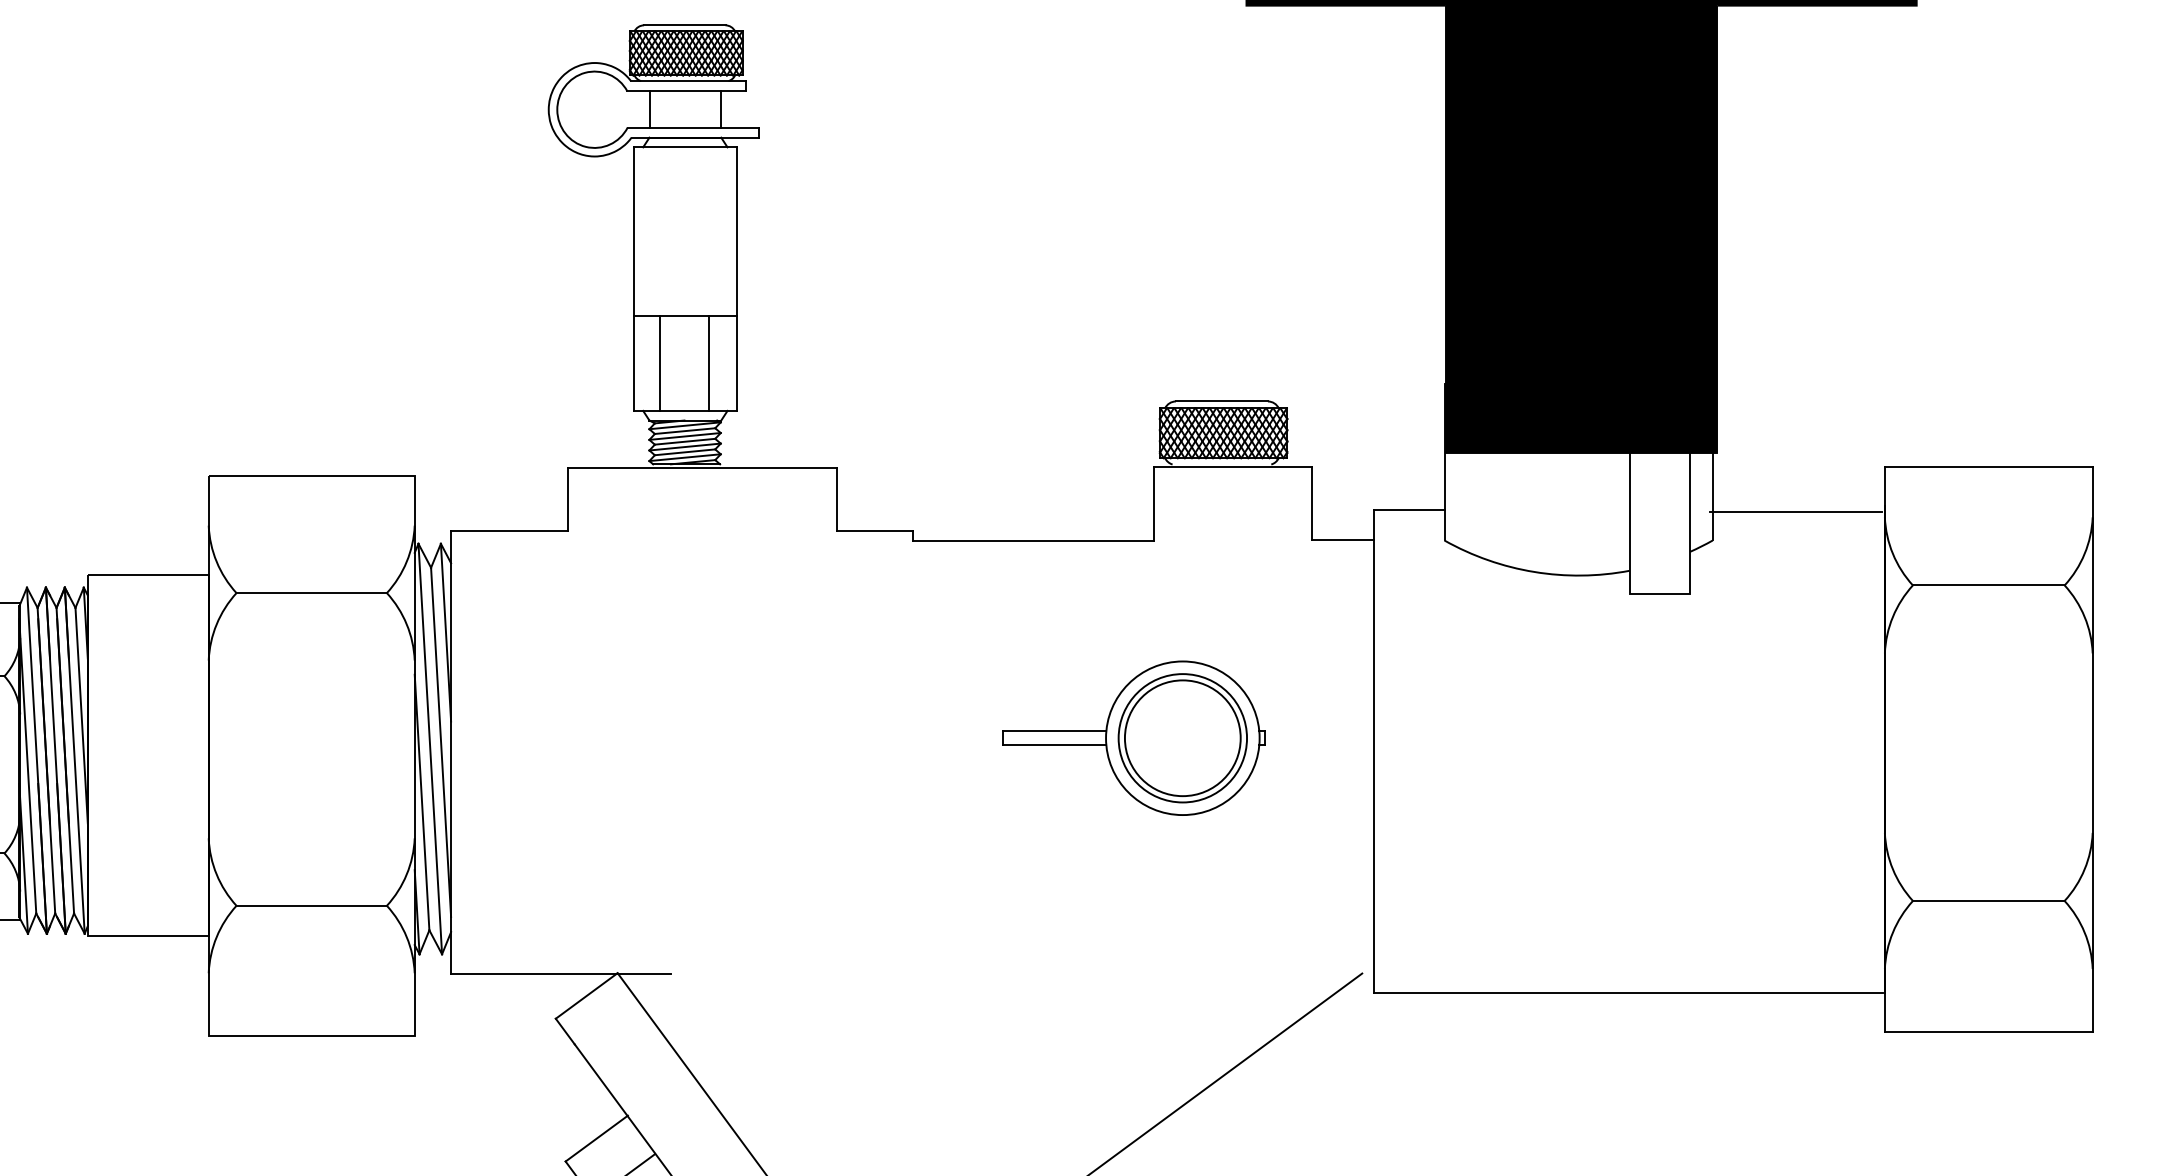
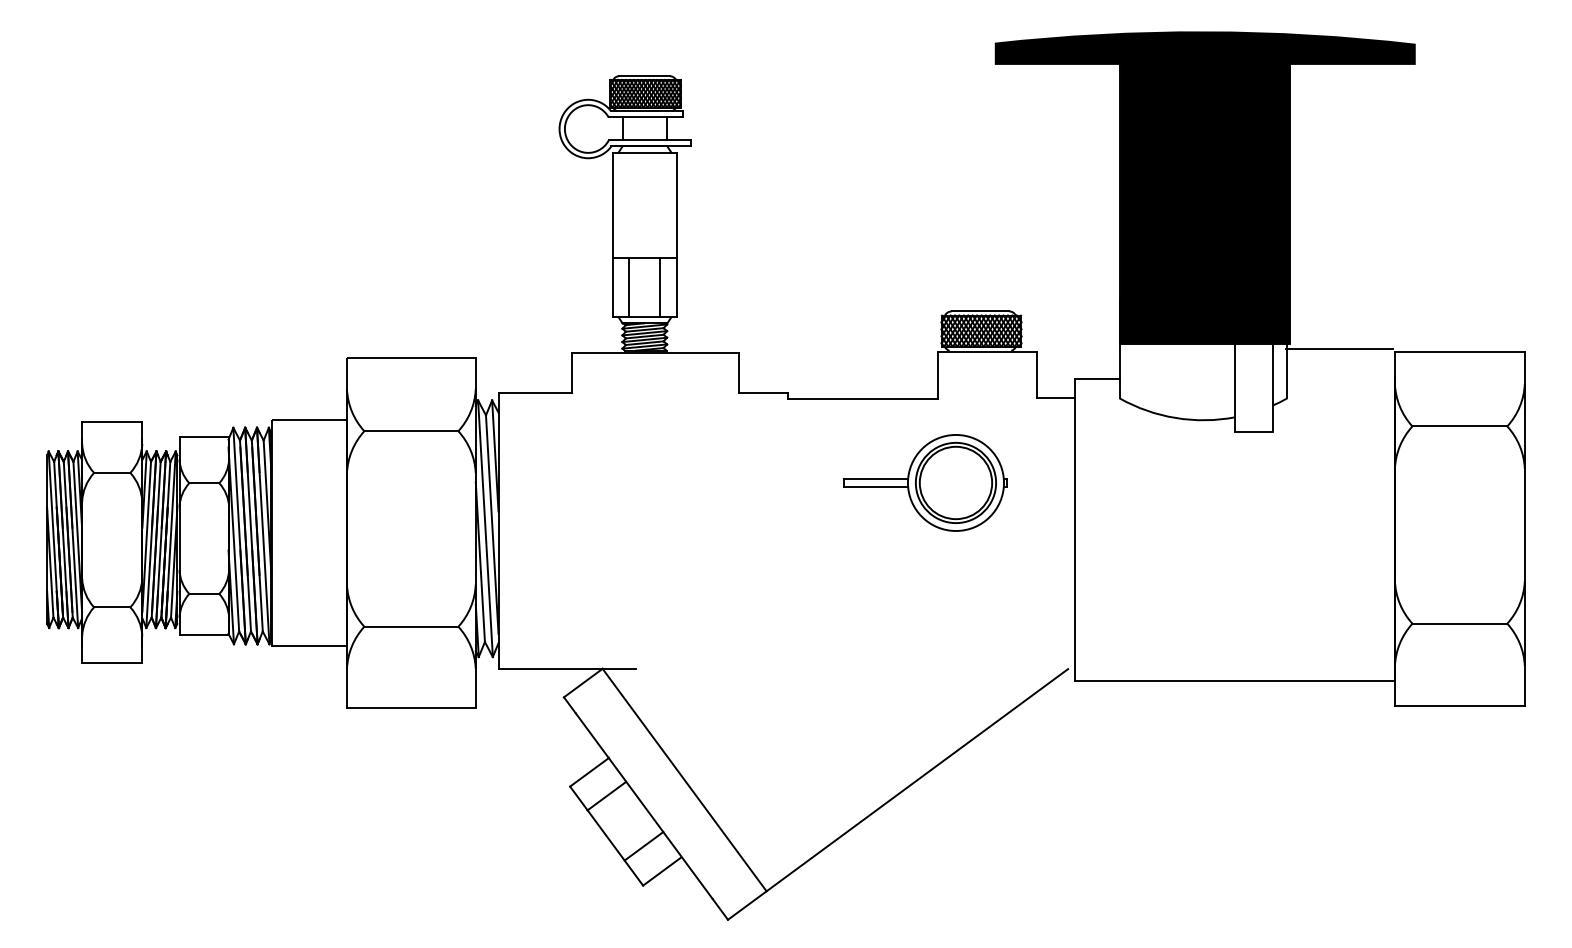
line: (1796, 511) -> (1339, 349), moved
part: (1134, 737) -> (925, 482), moved

